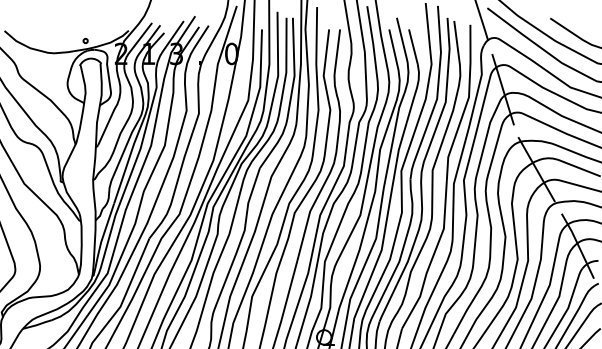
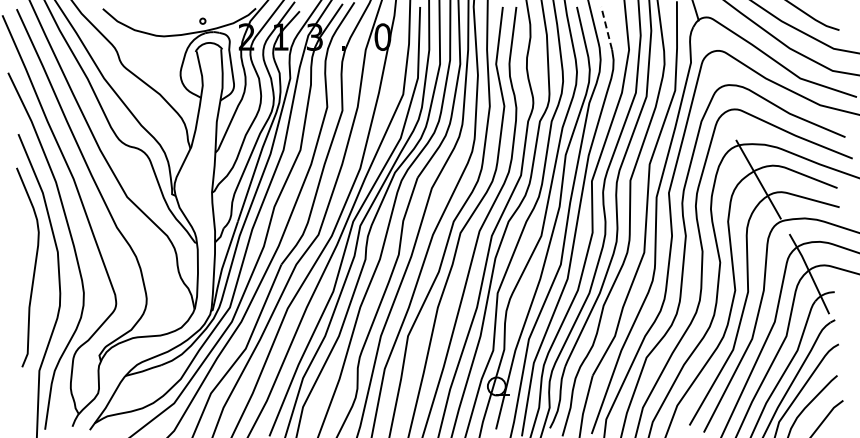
line: (413, 46) -> (606, 27), solid -> dashed
line: (503, 89) -> (717, 81), removed

